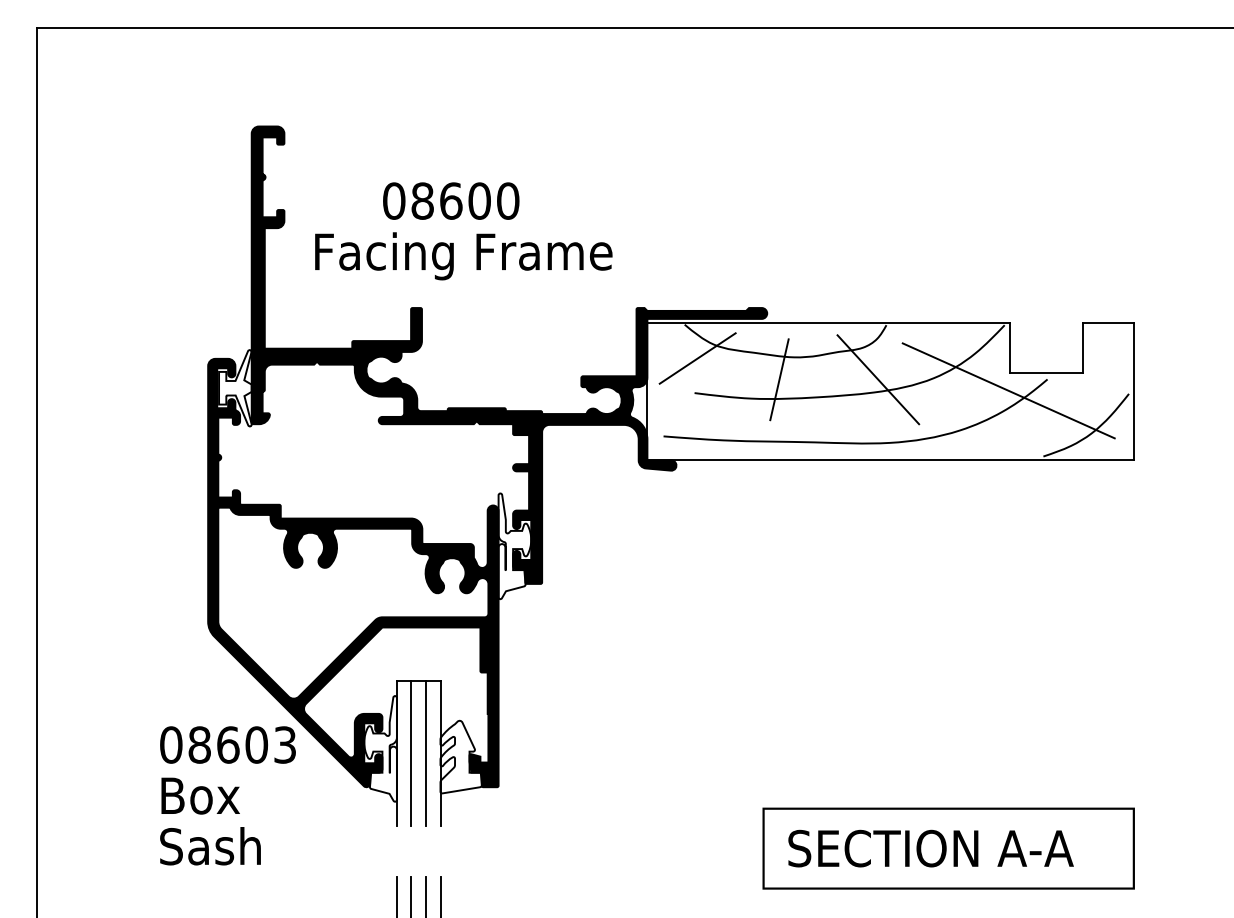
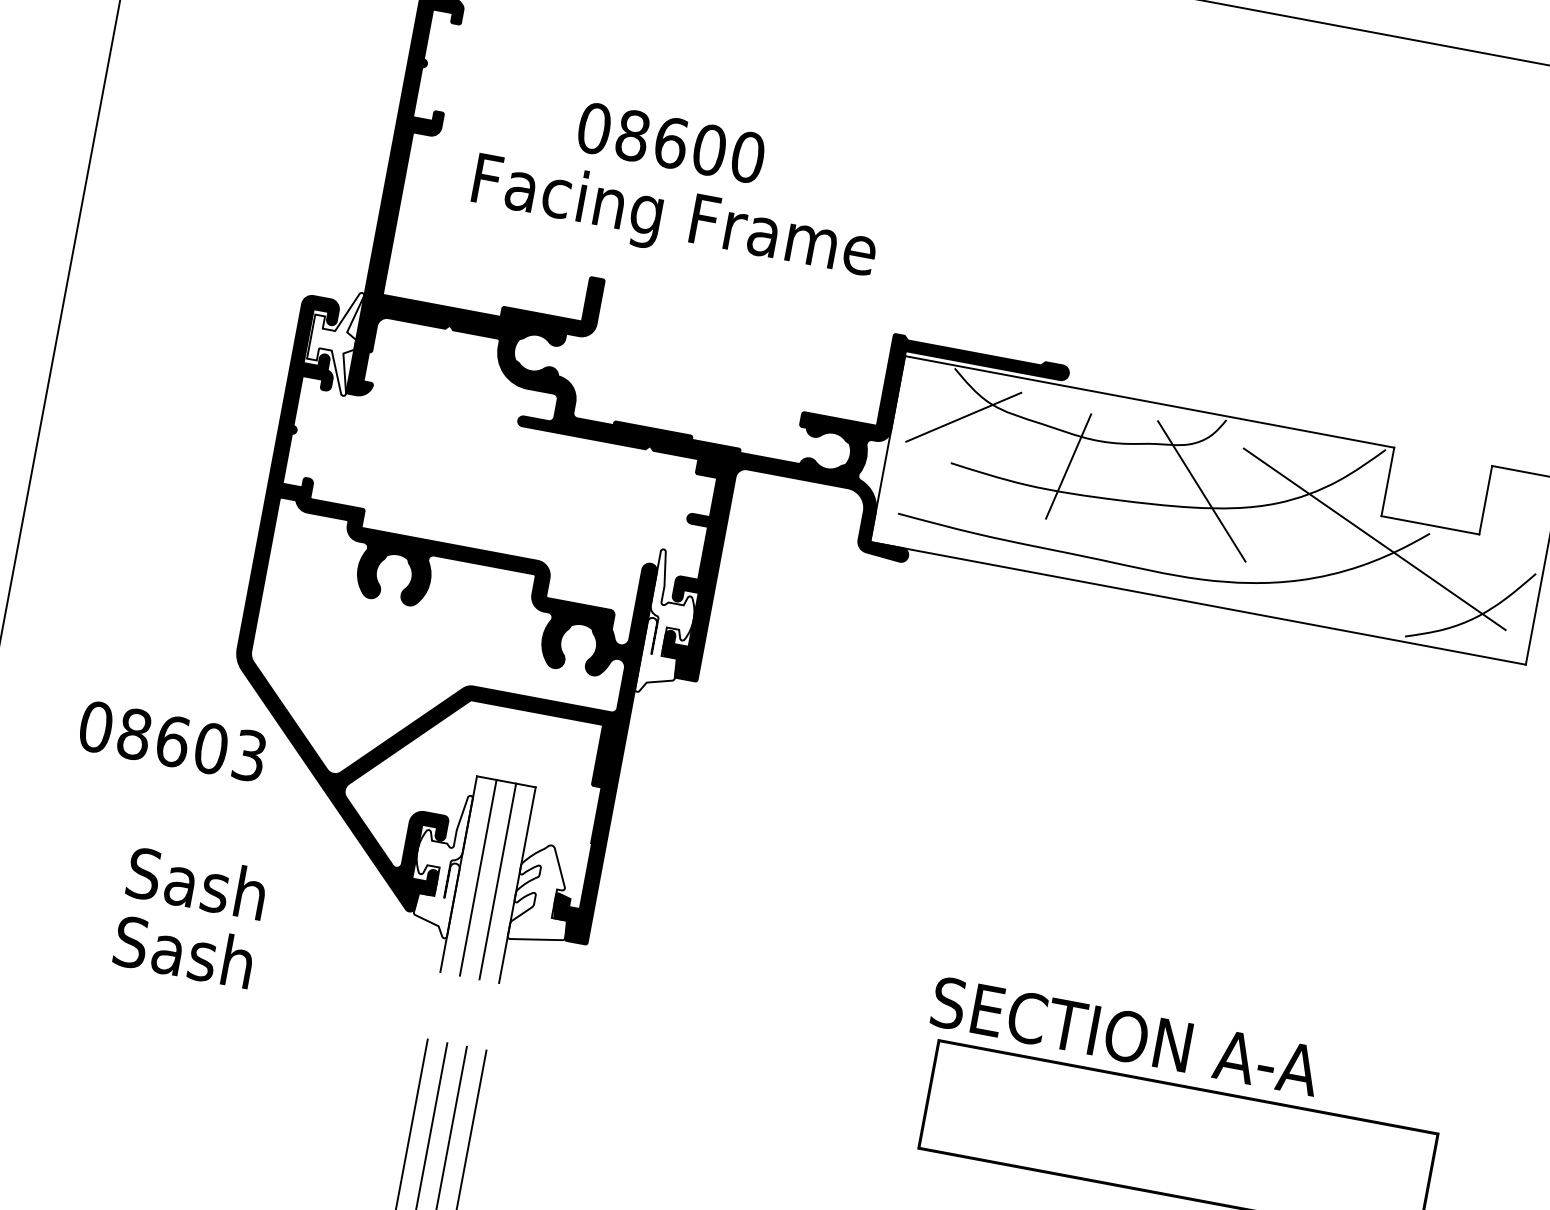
text: (227, 744) -> (172, 740), moved
text: (210, 795) -> (196, 883), Box -> Sash
text: (930, 848) -> (1125, 1036), moved

